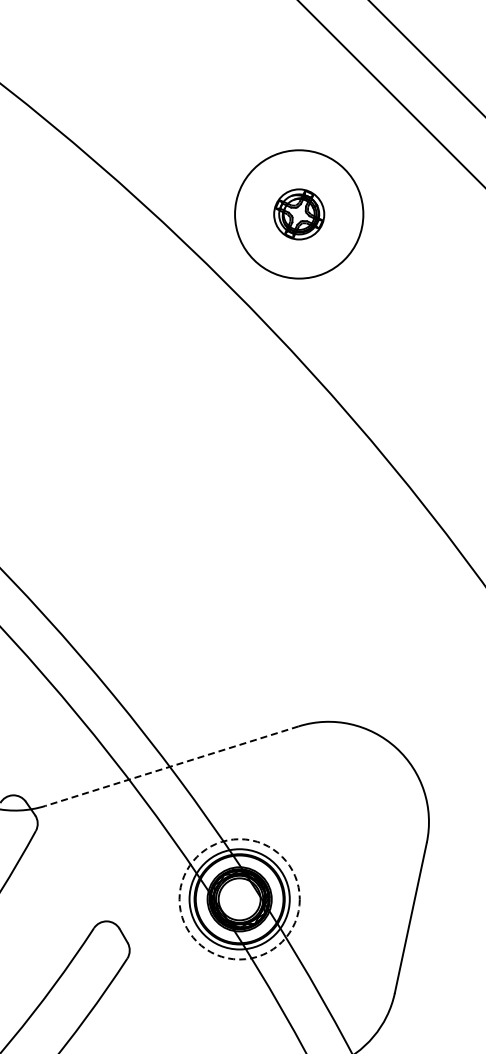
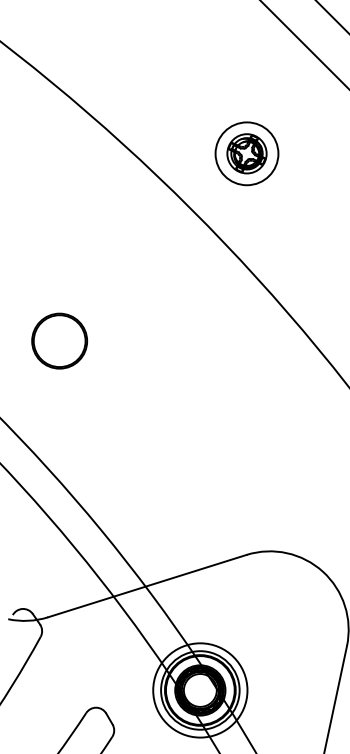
circle: (299, 214) -> (247, 153), size x0.62
part: (60, 453) -> (59, 341), added
line: (172, 766) -> (147, 586), dashed -> solid
circle: (239, 899) -> (200, 690), dashed -> solid

